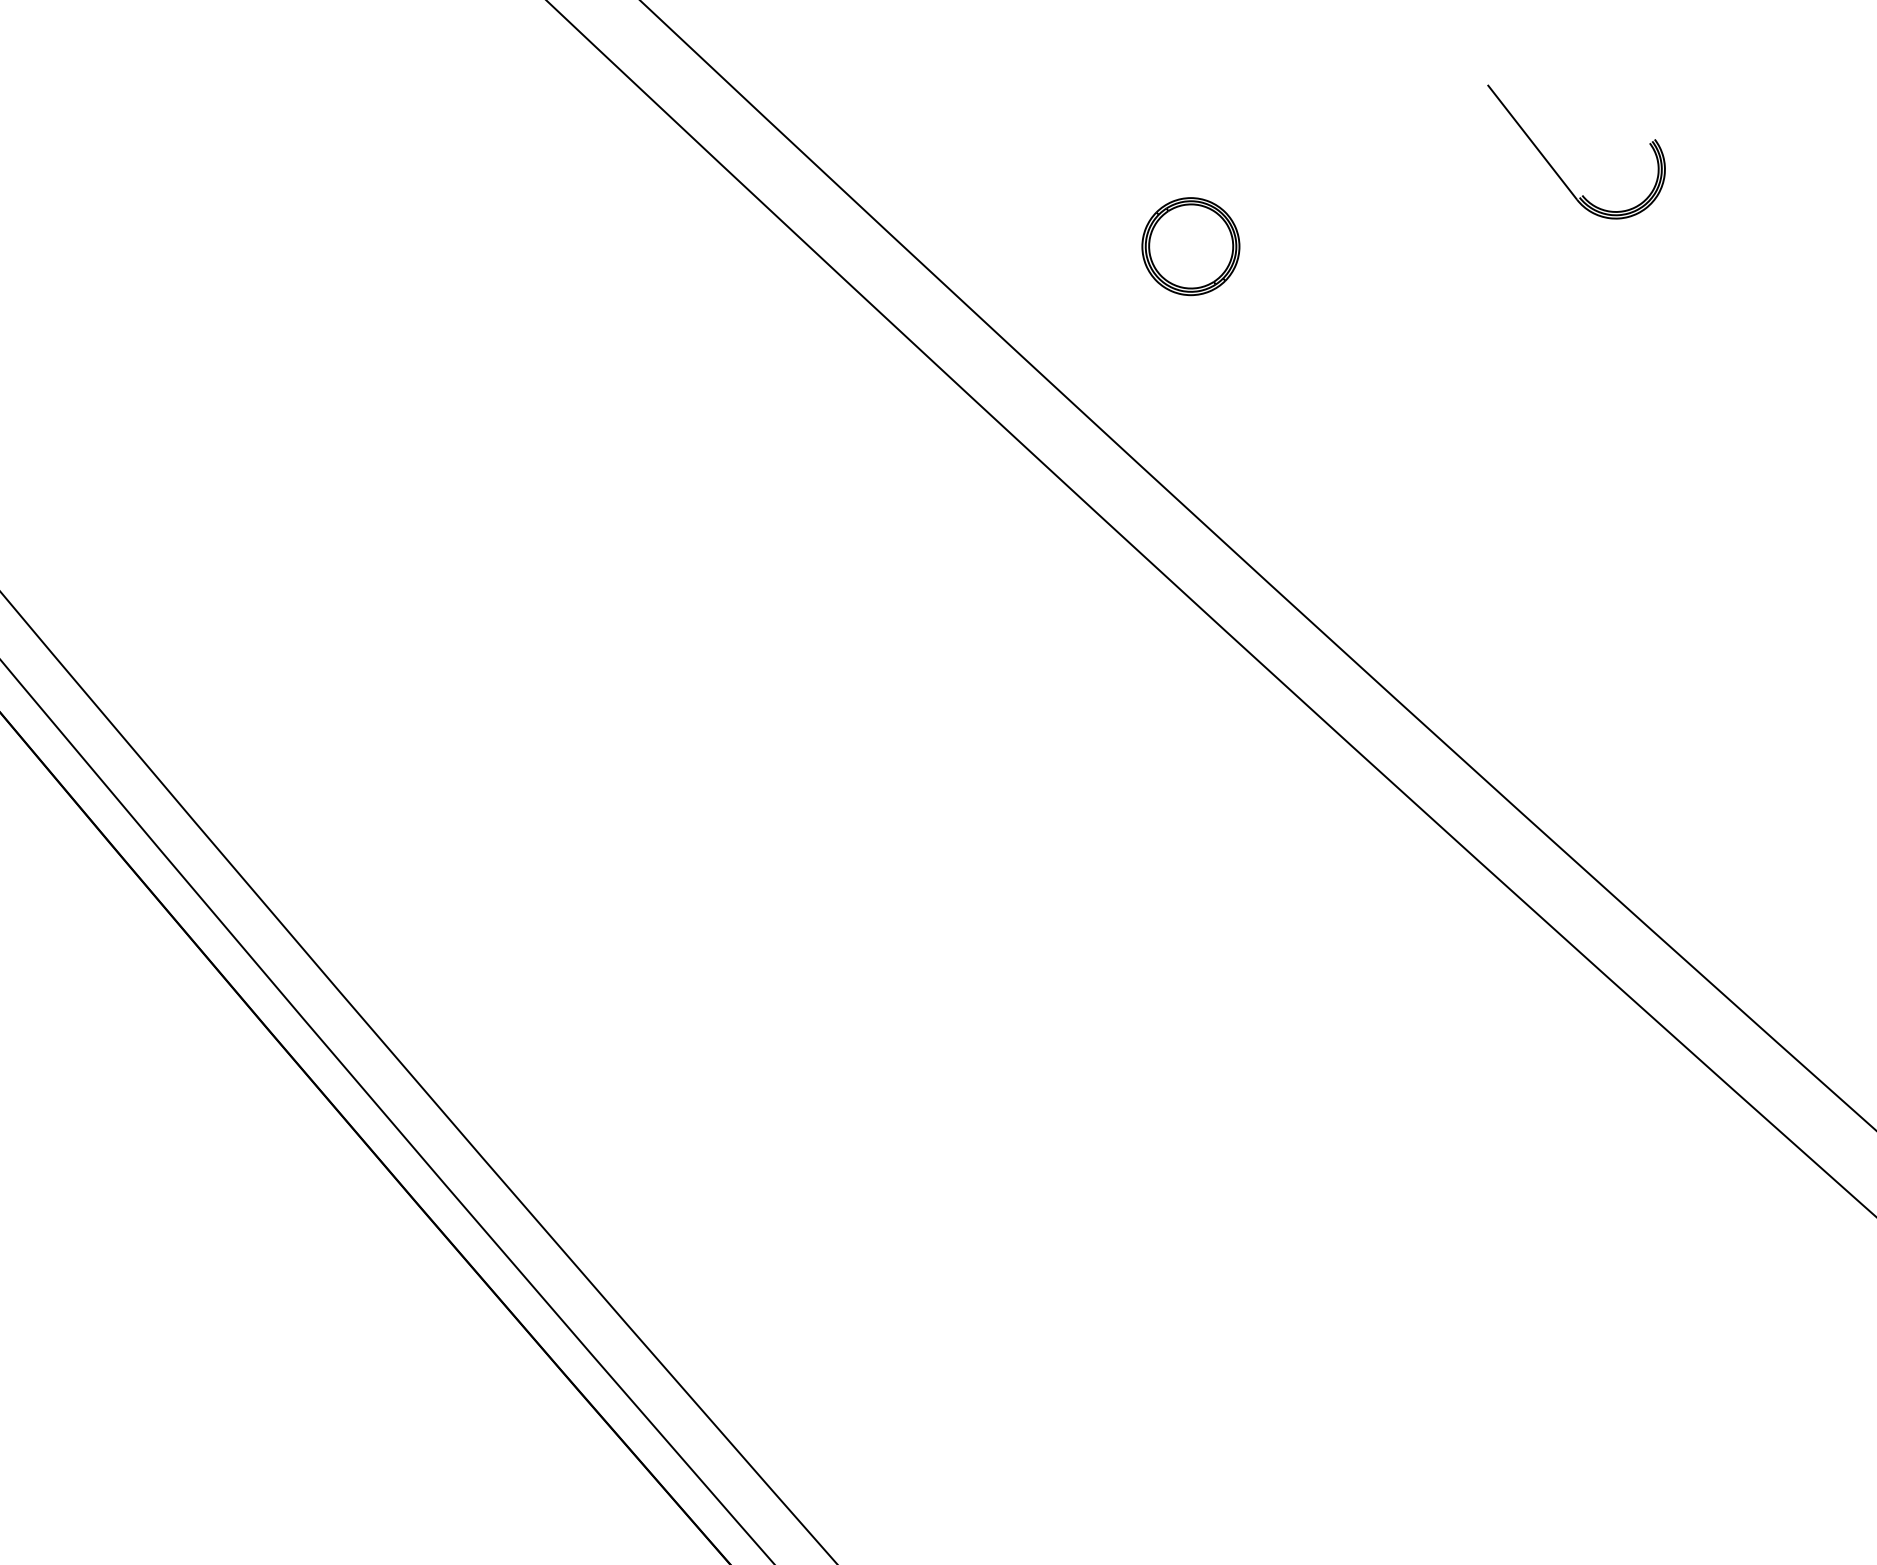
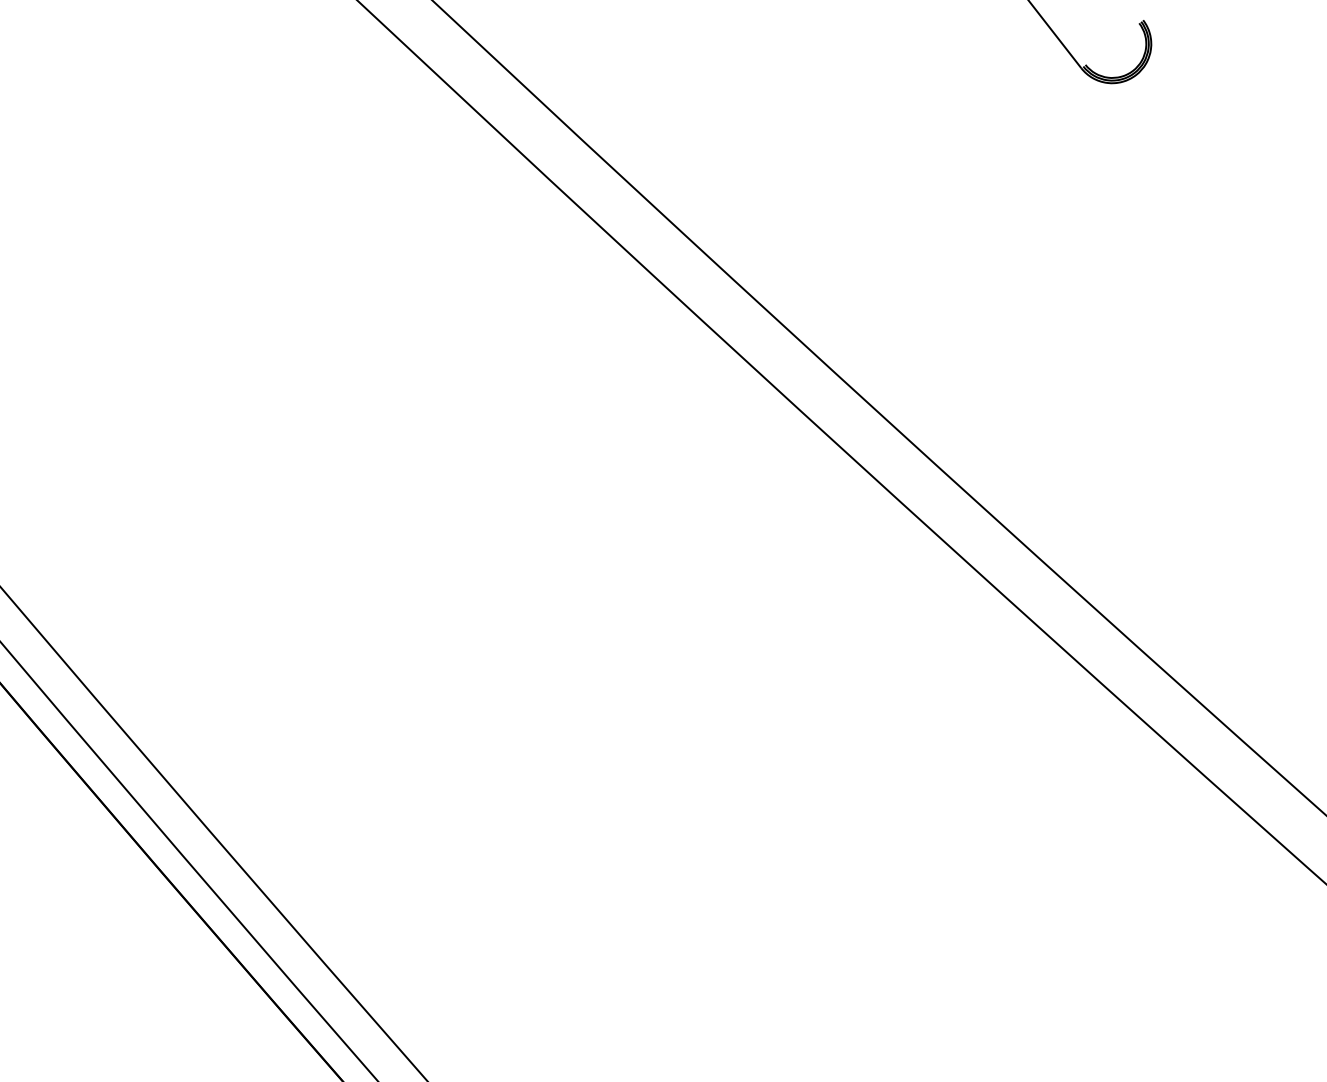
part: (1190, 246) -> (773, 105), removed

